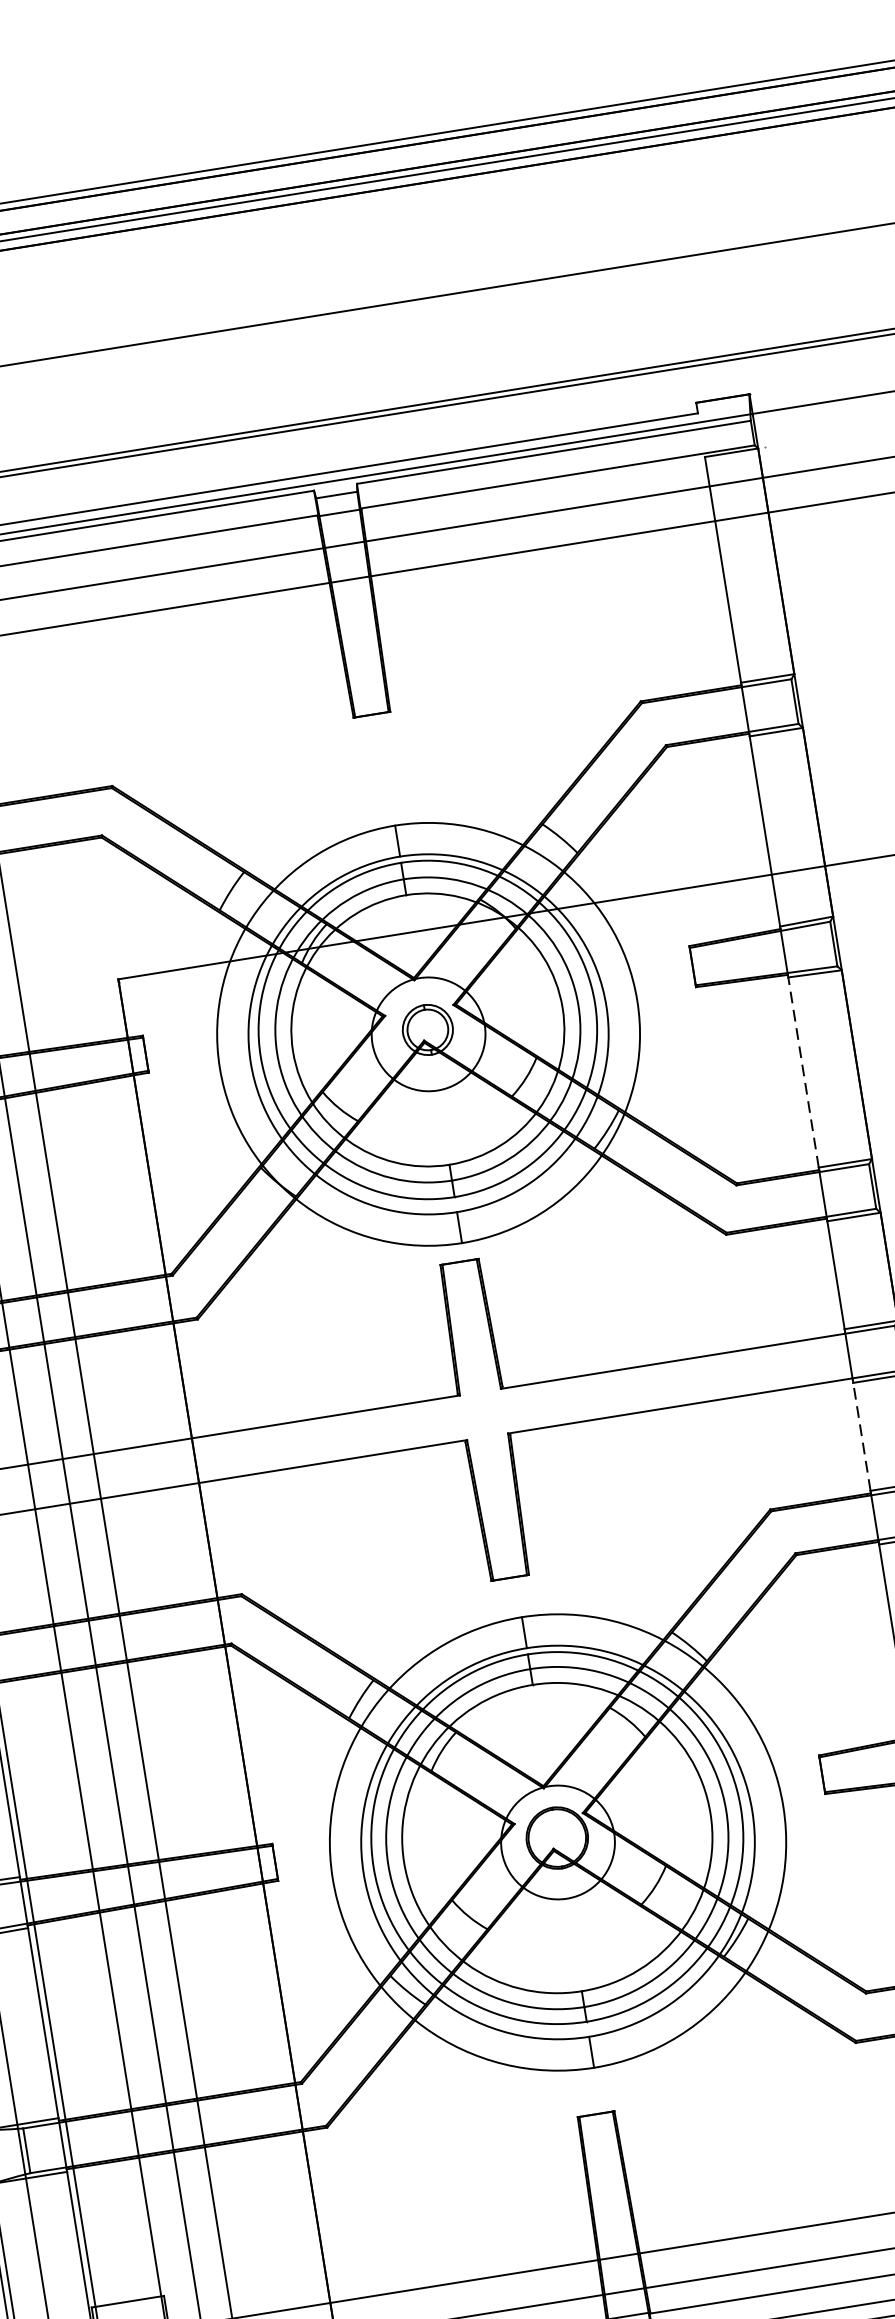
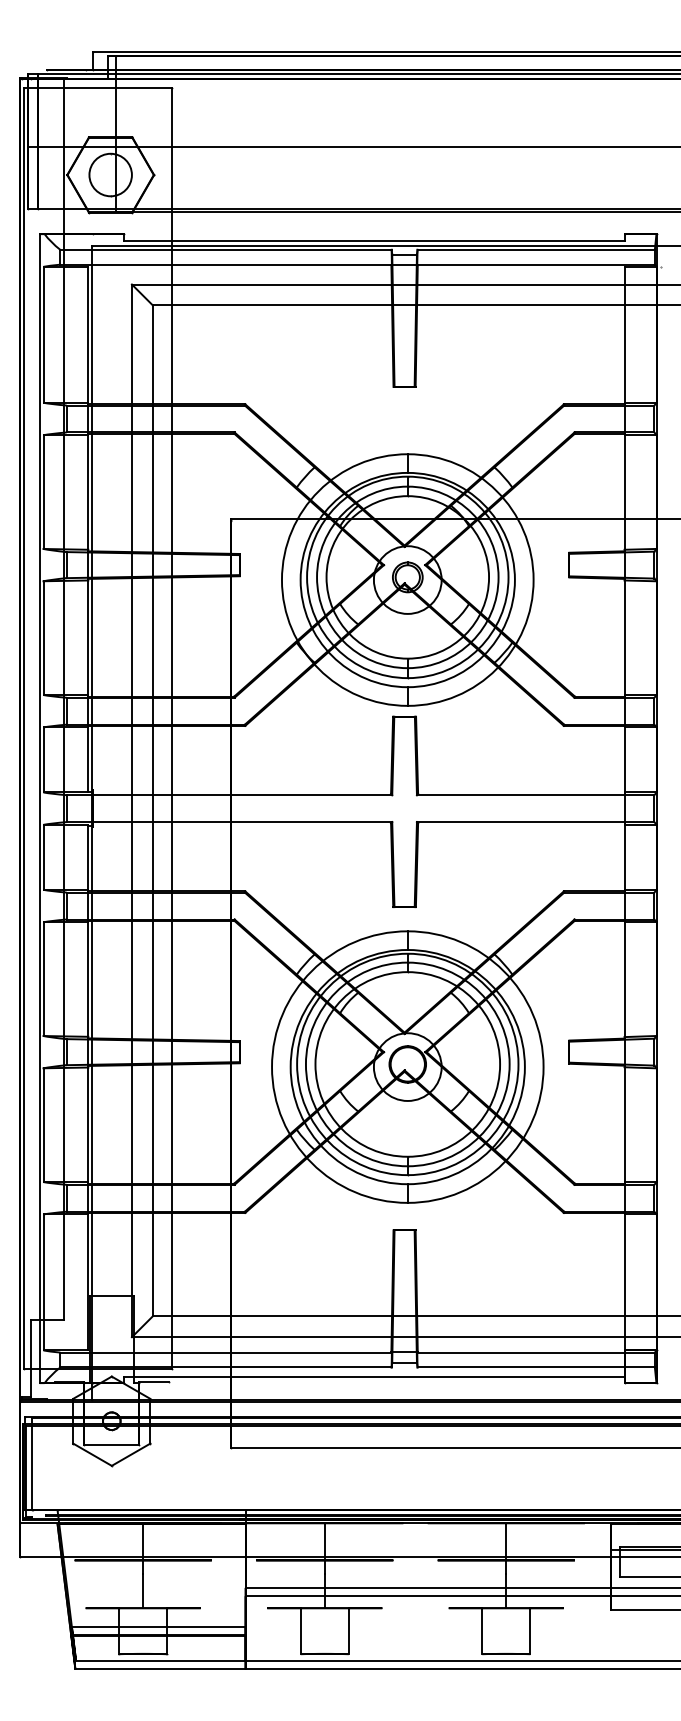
line: (803, 1072) -> (624, 637), dashed -> solid
line: (861, 1437) -> (624, 857), dashed -> solid

